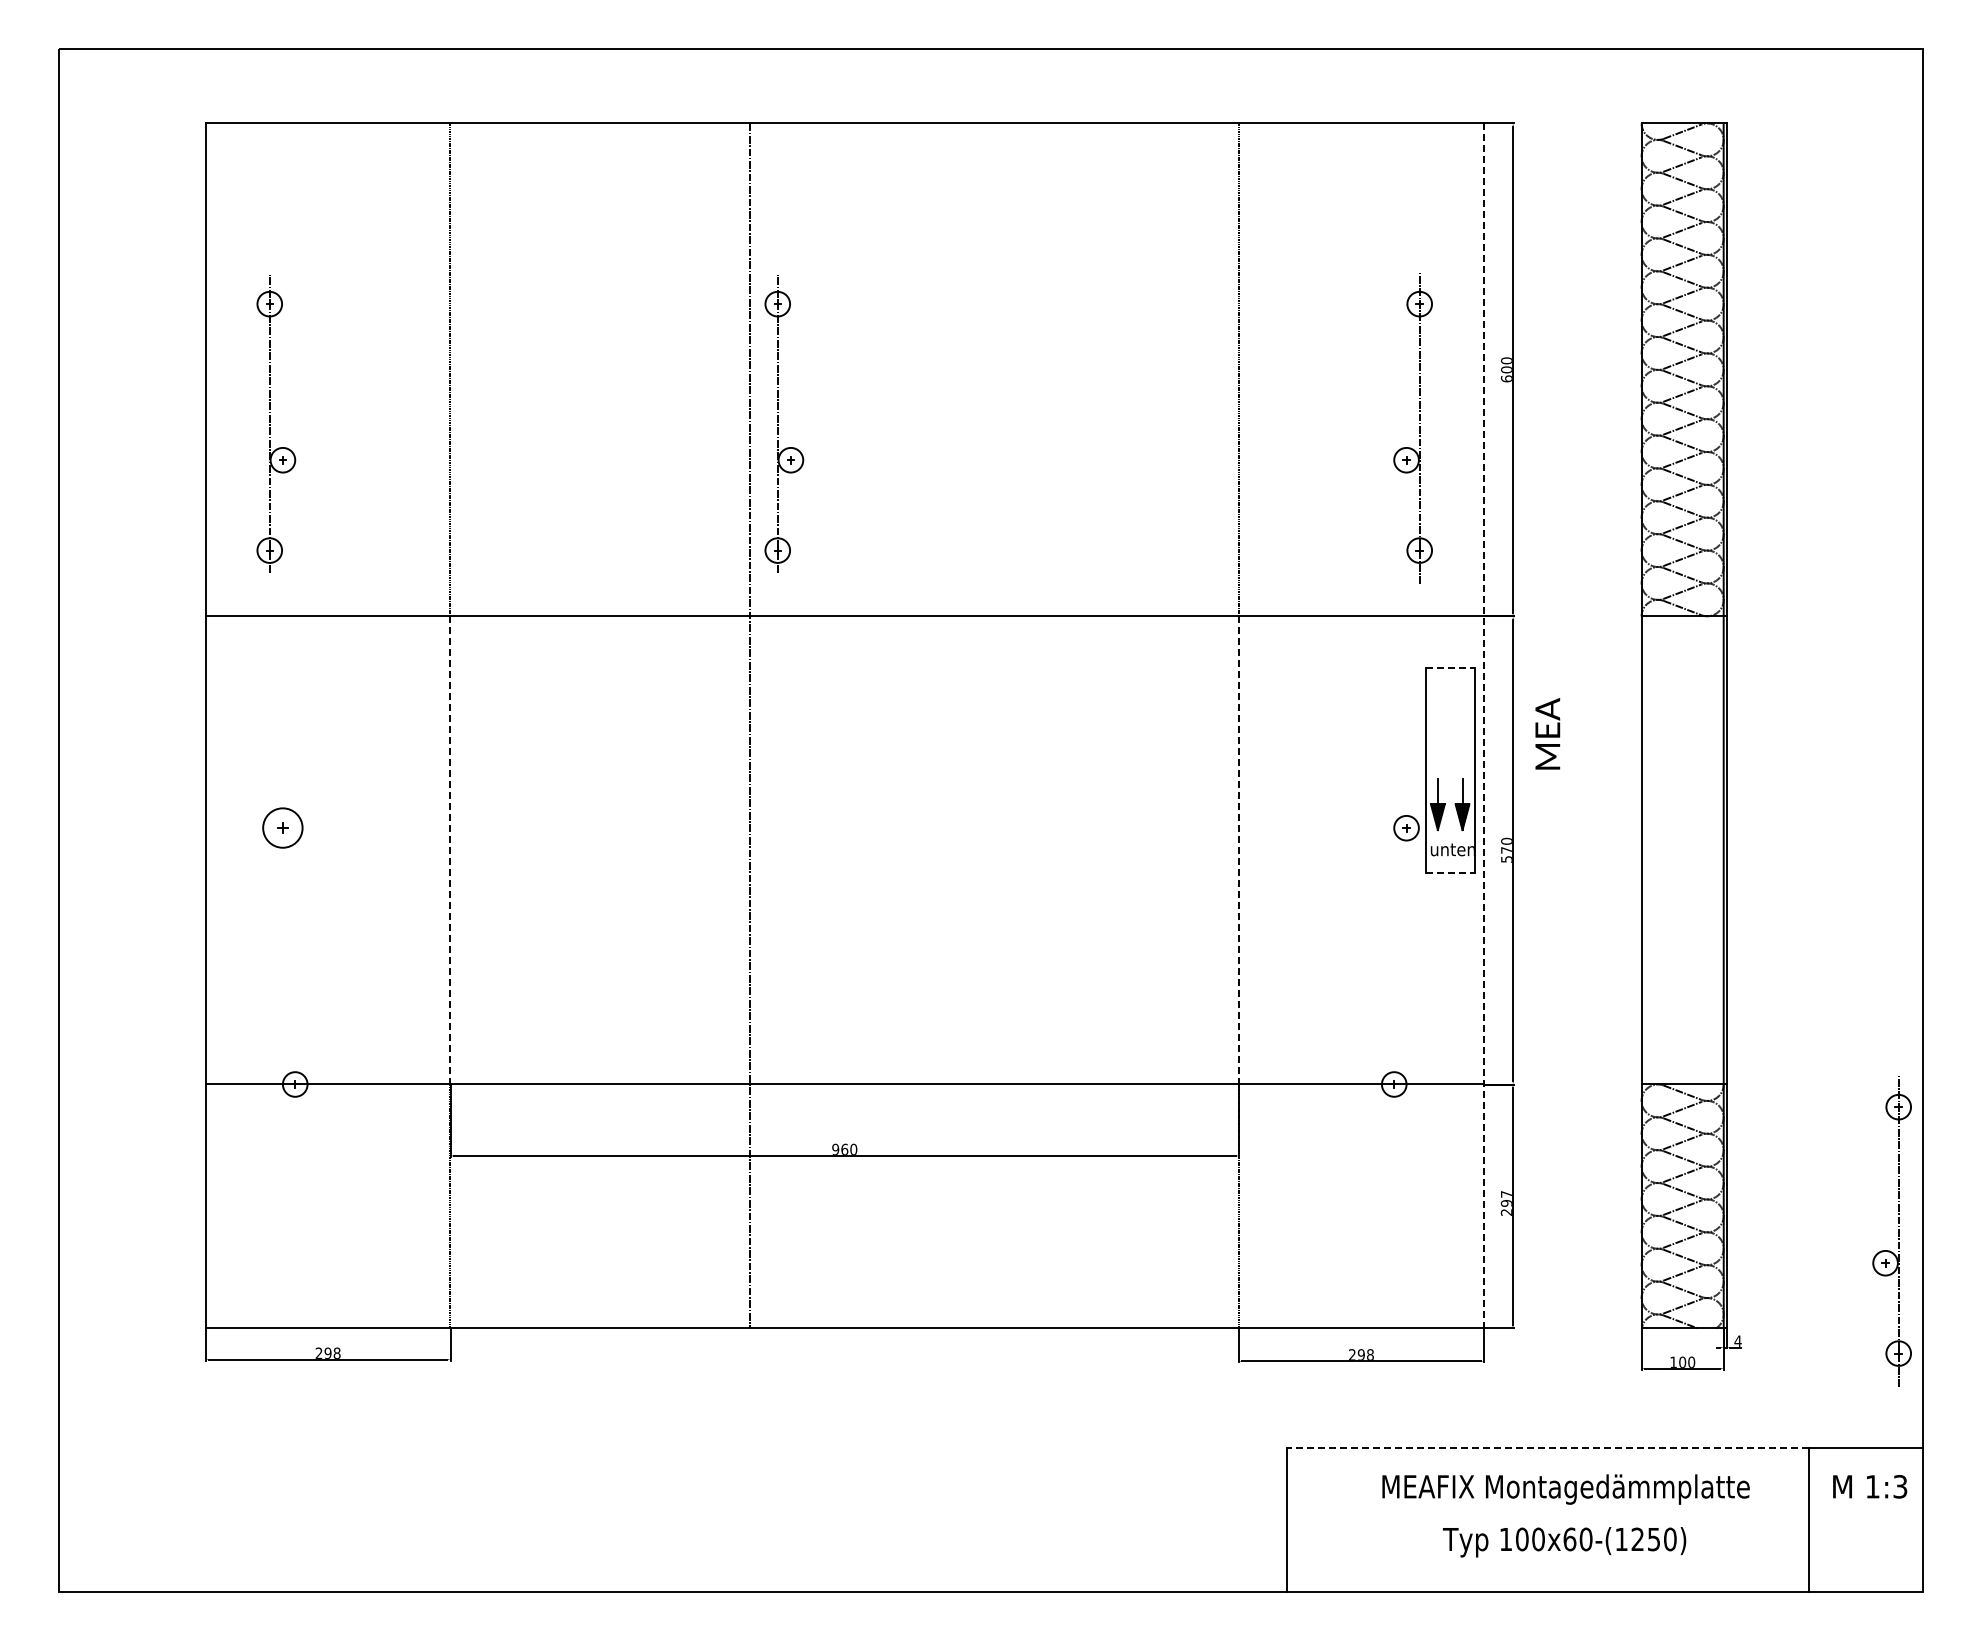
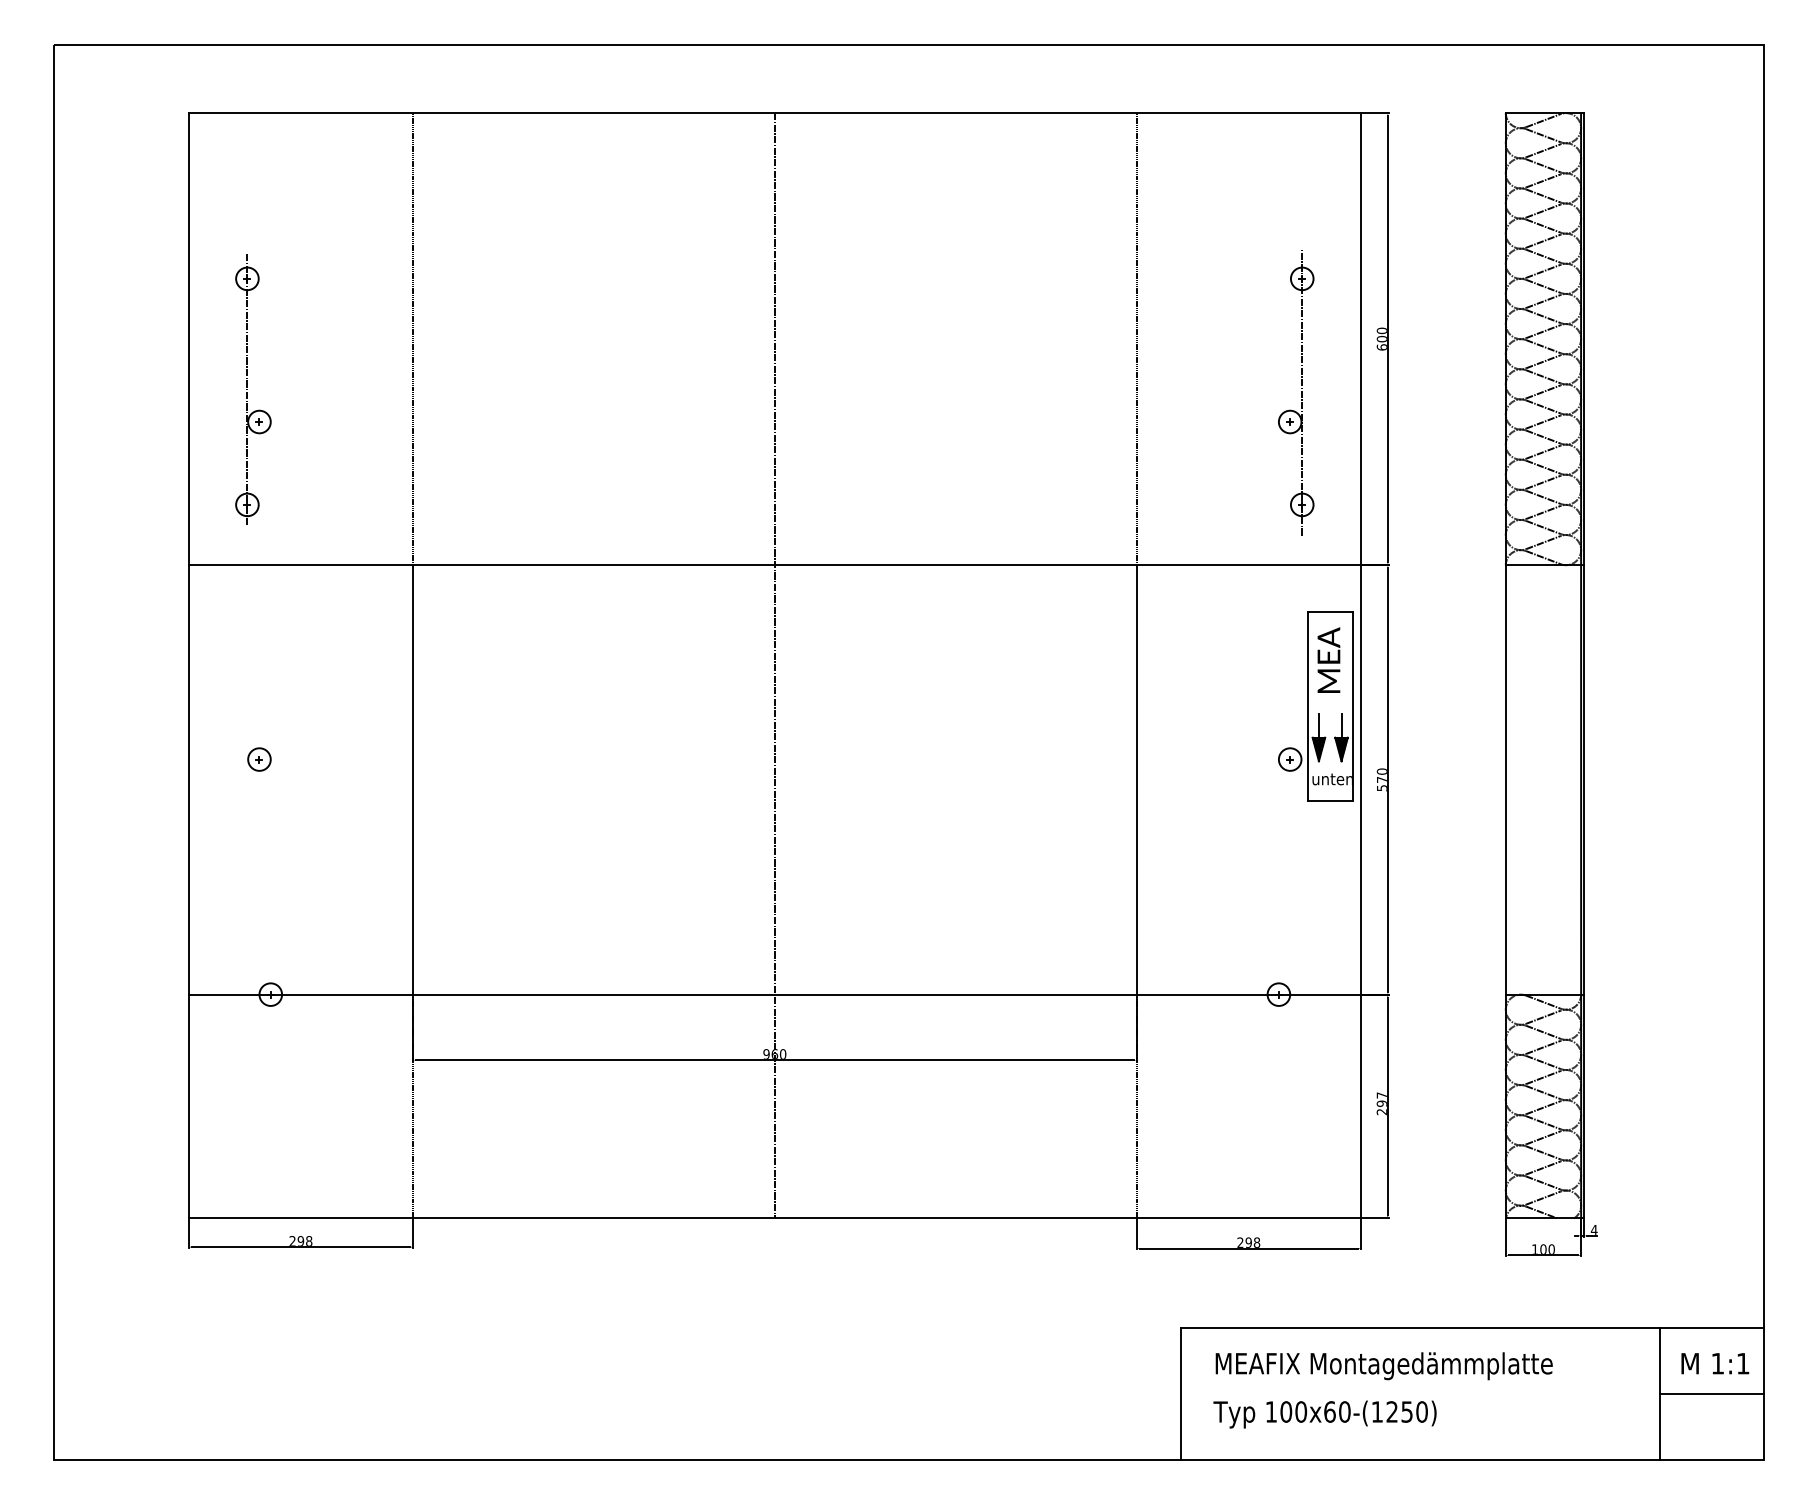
part: (778, 422) -> (714, 387), removed
line: (1450, 667) -> (1330, 612), dashed -> solid
line: (749, 725) -> (774, 665), moved
line: (1483, 726) -> (1360, 666), dashed -> solid
text: (1547, 733) -> (1328, 659), moved
part: (282, 828) -> (259, 759), size x0.62
line: (450, 850) -> (413, 780), dashed -> solid
line: (1239, 850) -> (1136, 780), dashed -> solid
line: (1450, 873) -> (1330, 801), dashed -> solid
part: (1898, 1231) -> (1741, 1129), removed
line: (1548, 1447) -> (1420, 1327), dashed -> solid
text: (1900, 1486) -> (1743, 1363), 1:3 -> 1:1
text: (1565, 1489) -> (1383, 1366), moved
line: (1865, 1519) -> (1711, 1393), added
text: (1564, 1542) -> (1324, 1414), moved

